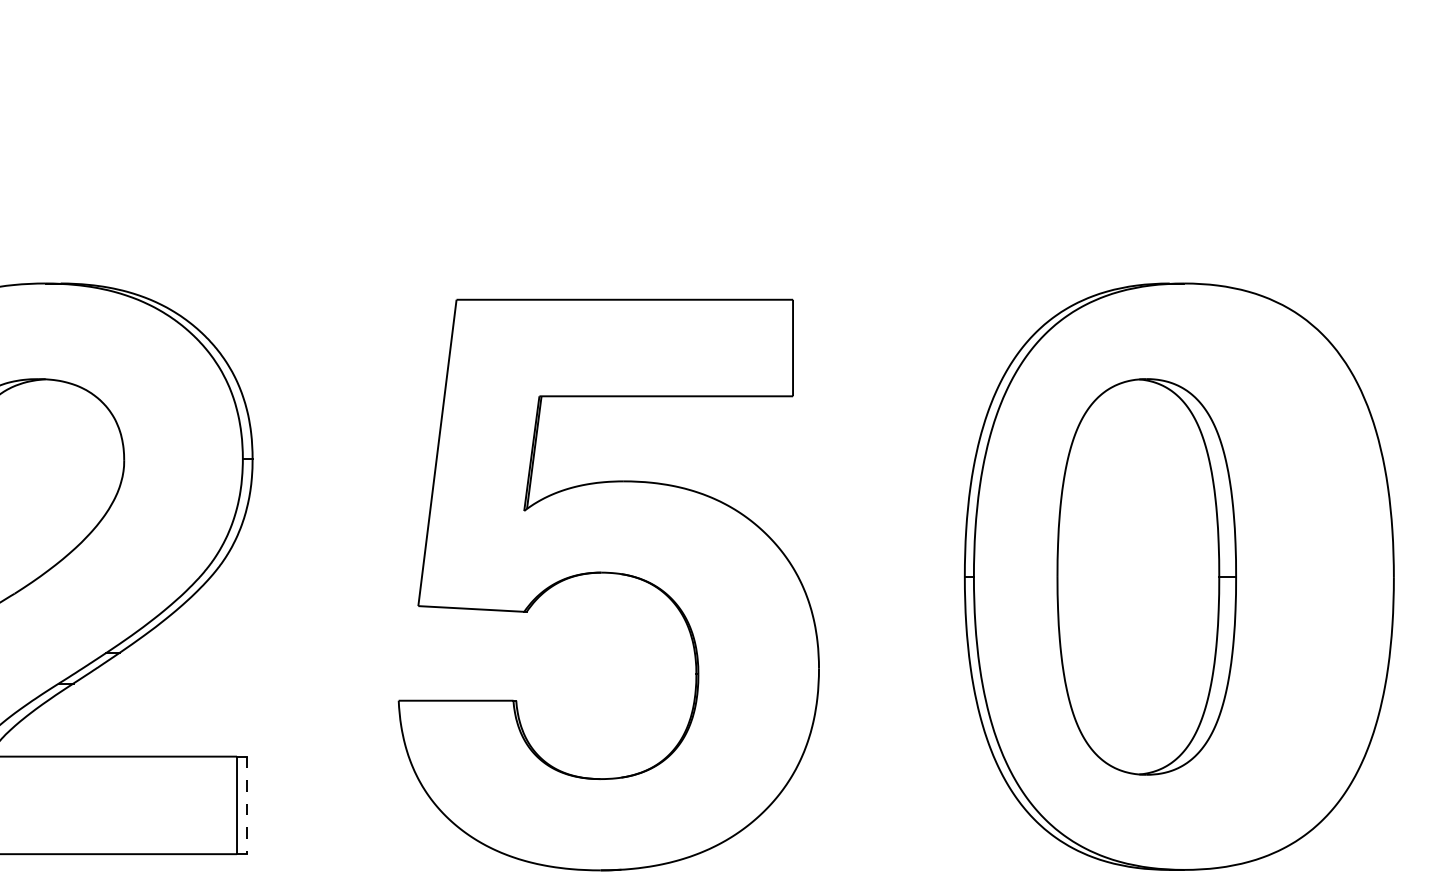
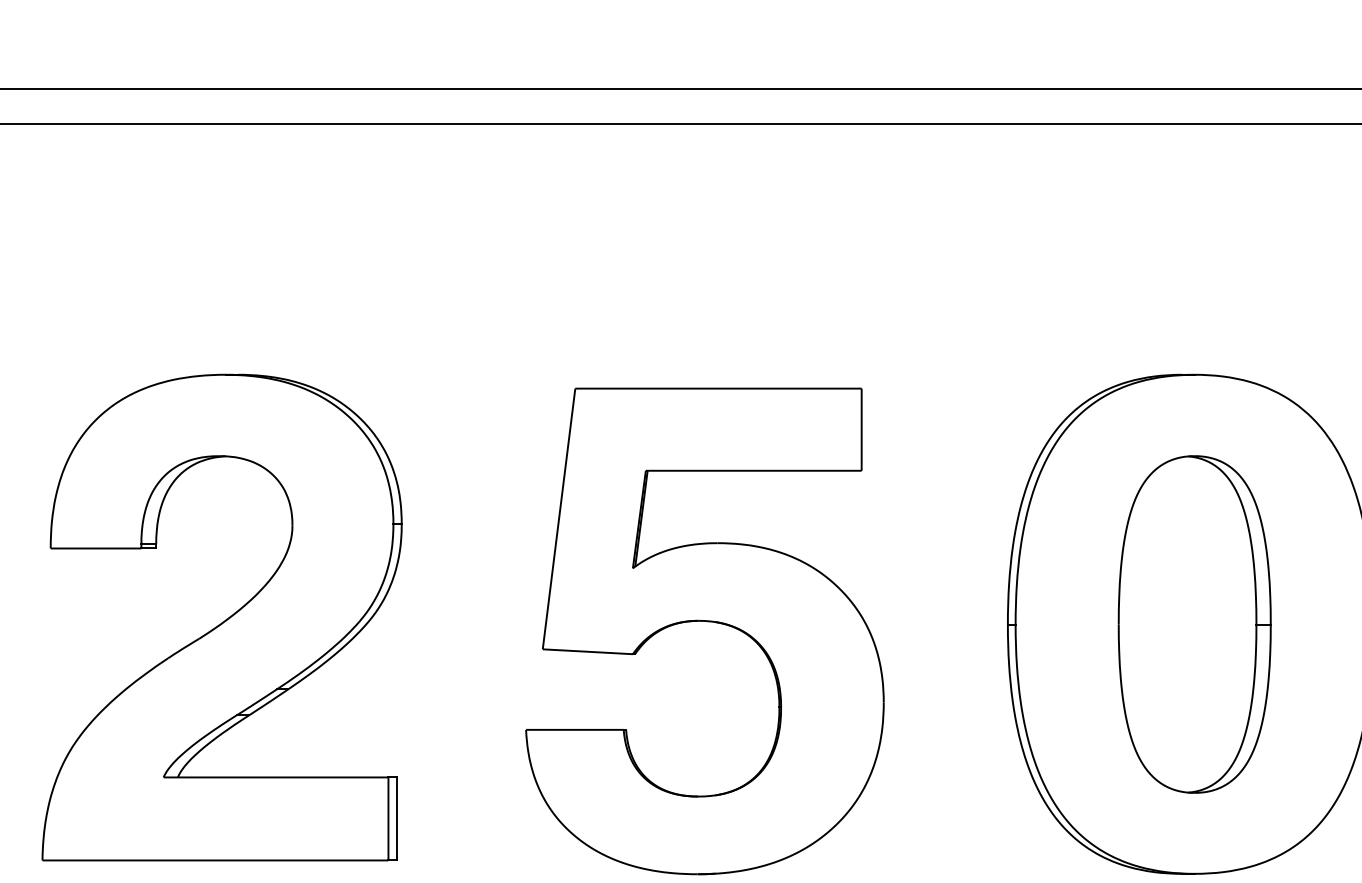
part: (1146, 576) -> (1194, 624), moved
line: (246, 804) -> (396, 818), dashed -> solid

